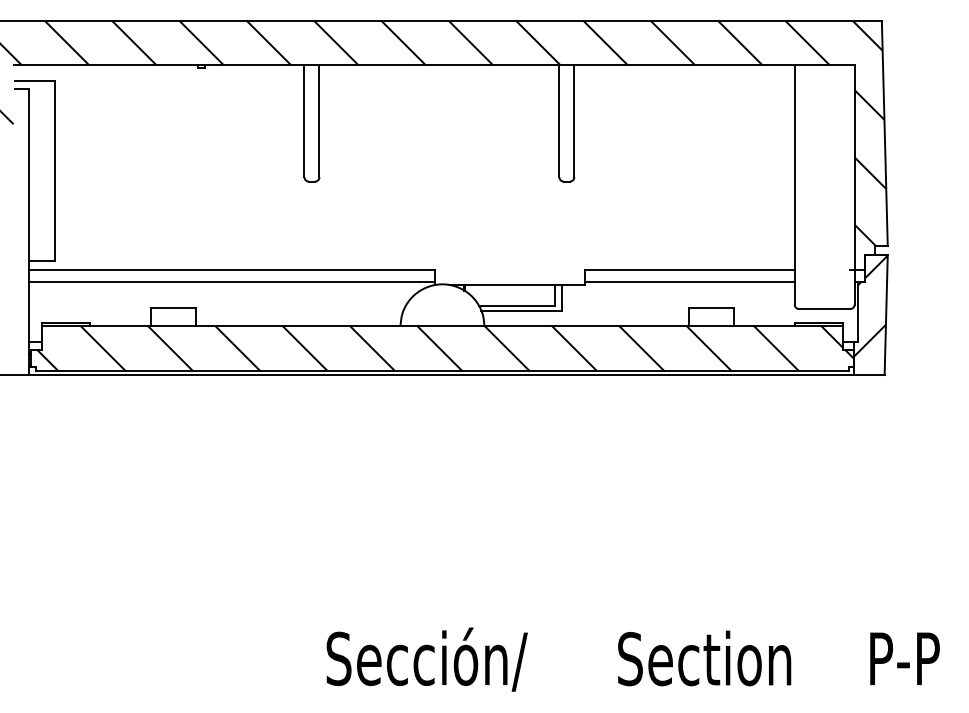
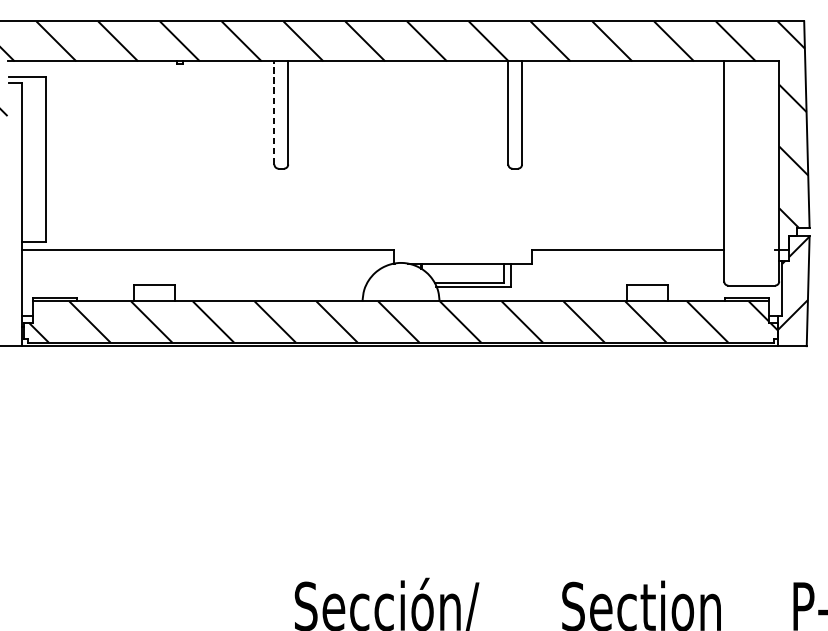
line: (304, 120) -> (274, 112), solid -> dashed
line: (232, 282) -> (208, 261), removed
line: (689, 282) -> (627, 261), removed

